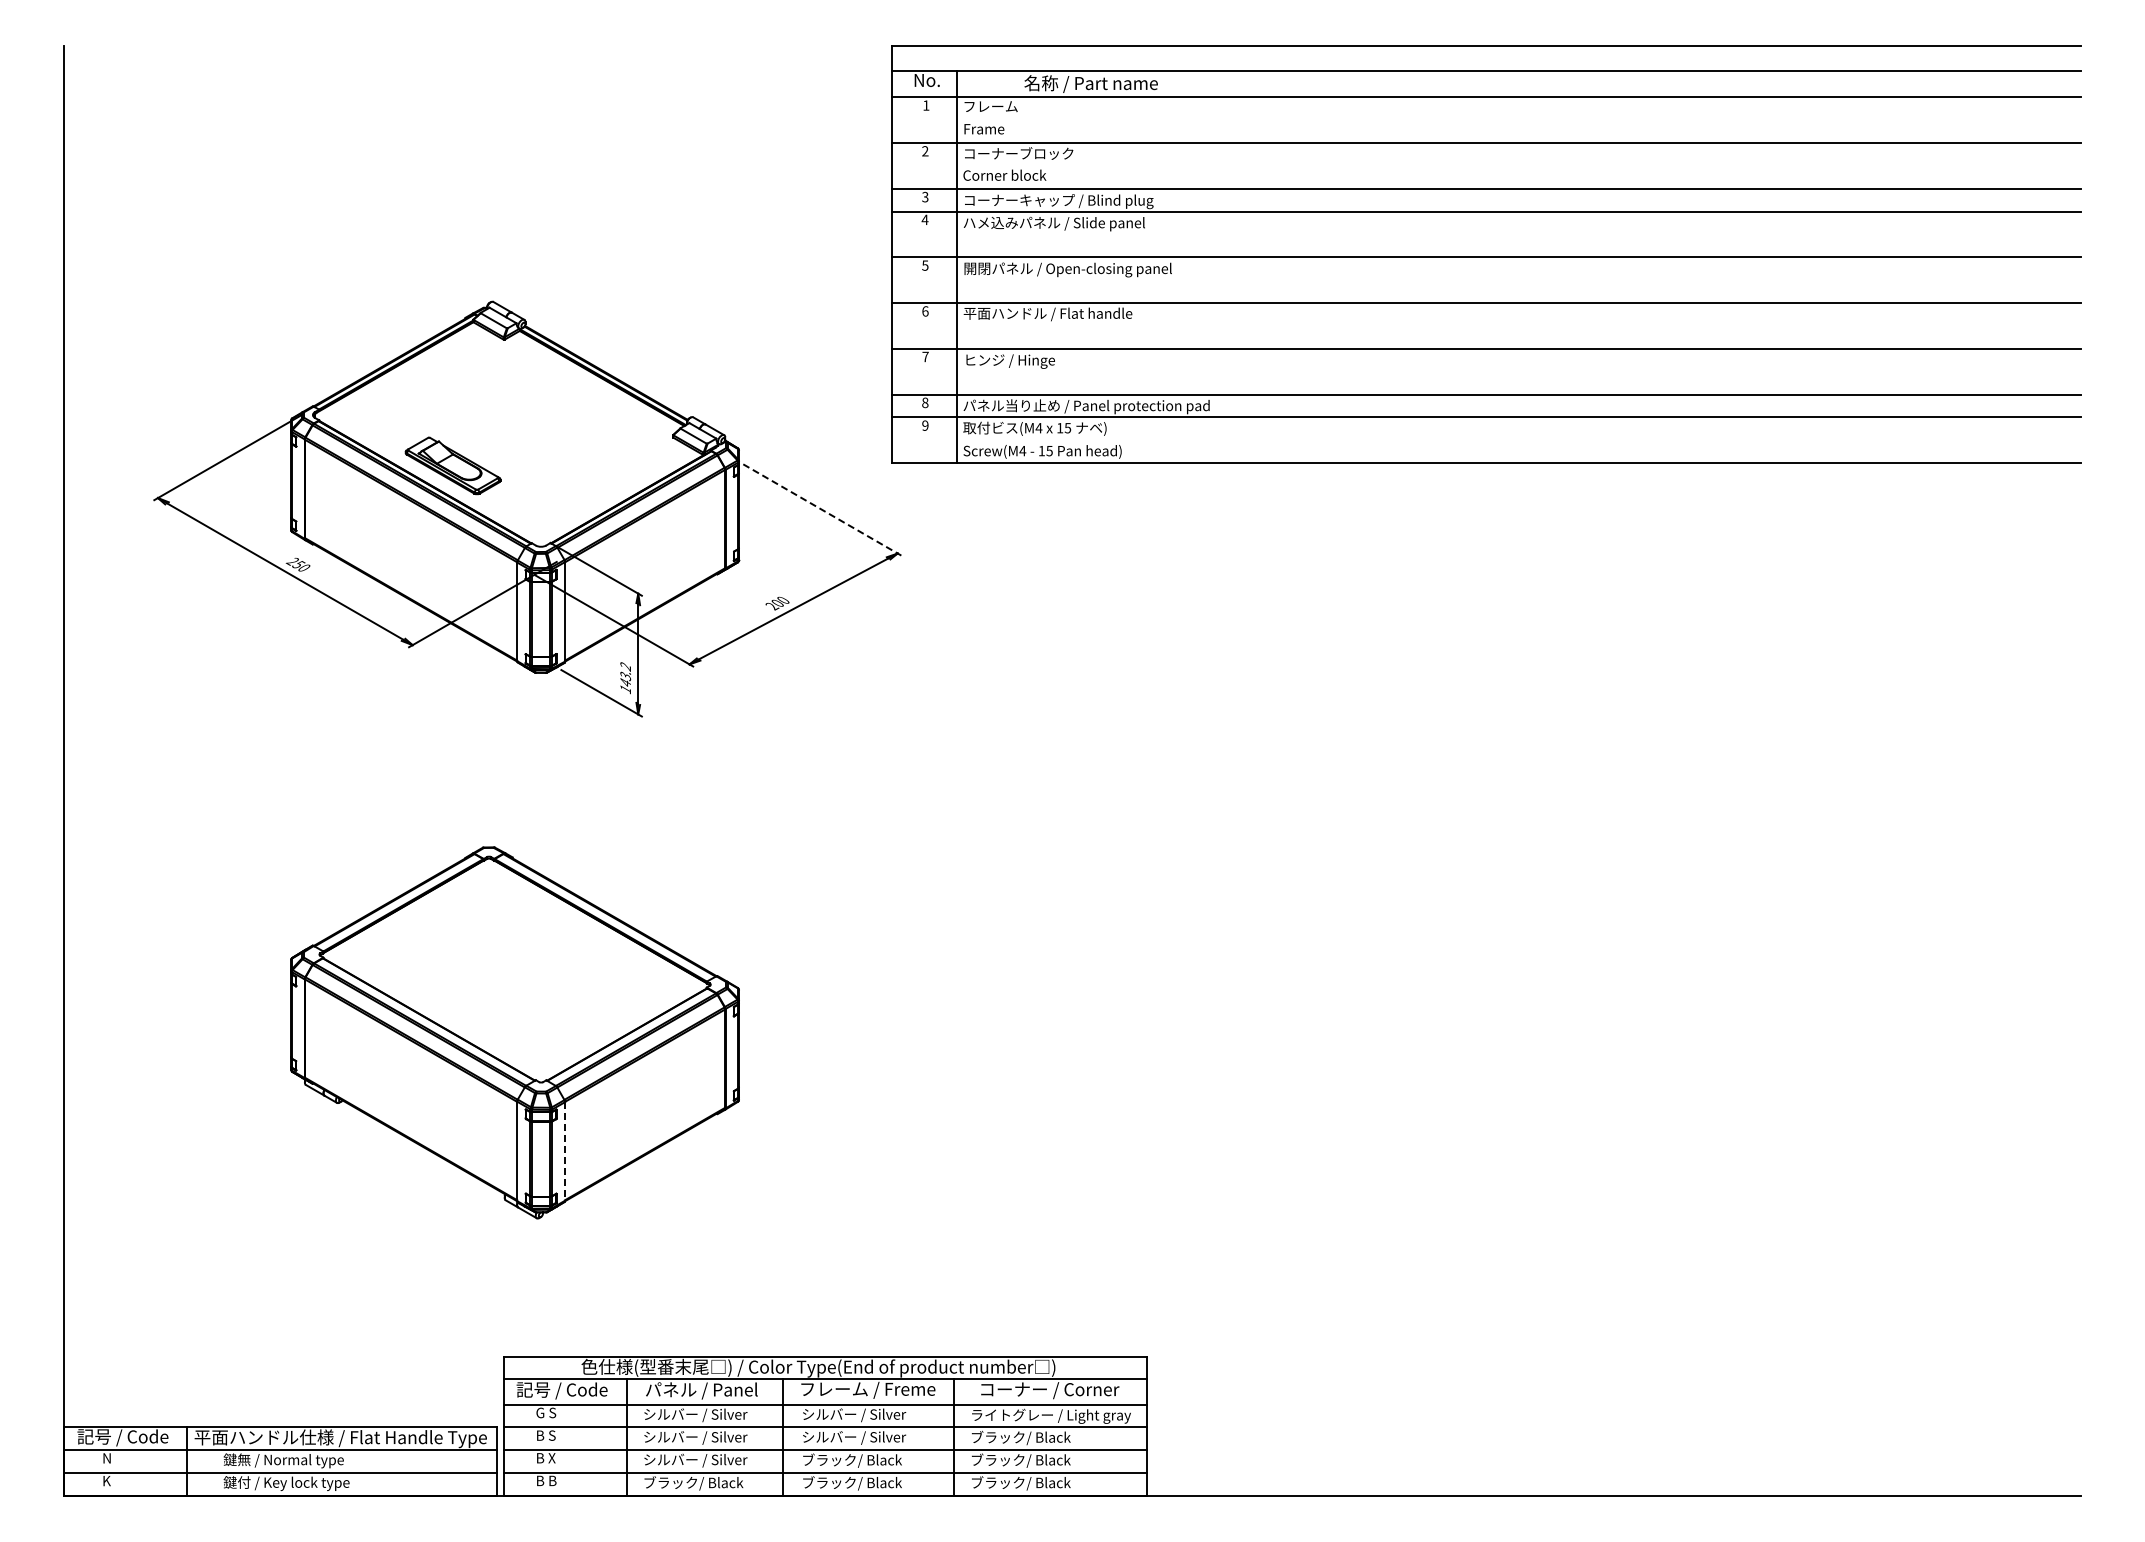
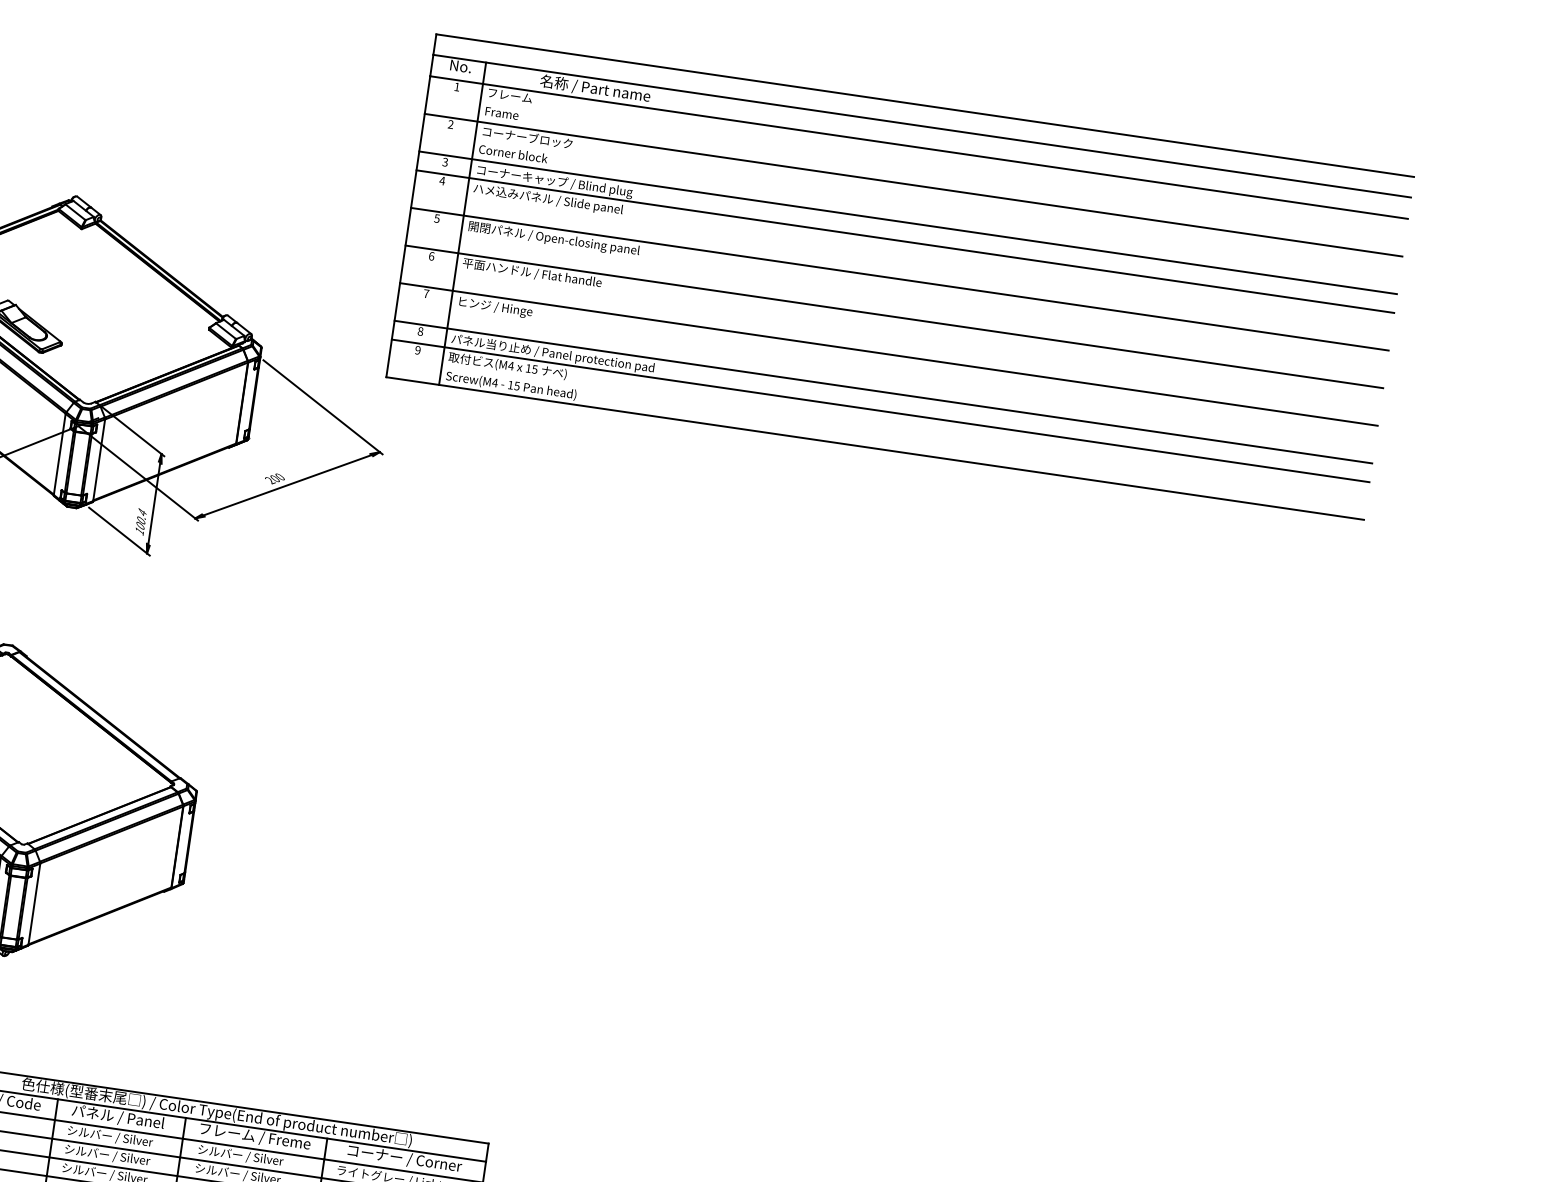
line: (822, 510) -> (323, 407), dashed -> solid
text: (625, 673) -> (141, 518), 143.2 -> 100.4
line: (565, 1151) -> (34, 904), dashed -> solid

